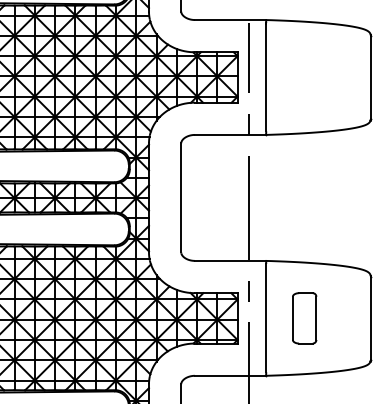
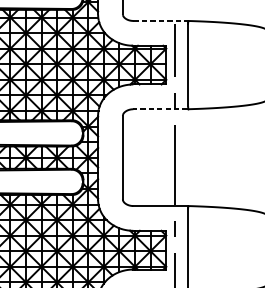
line: (230, 20) -> (160, 21), solid -> dashed
line: (229, 134) -> (159, 108), solid -> dashed
part: (304, 318) -> (217, 250), removed

